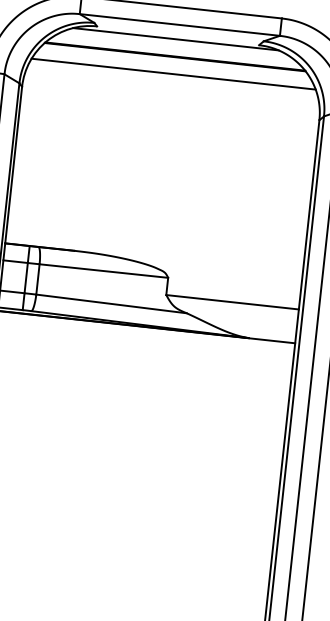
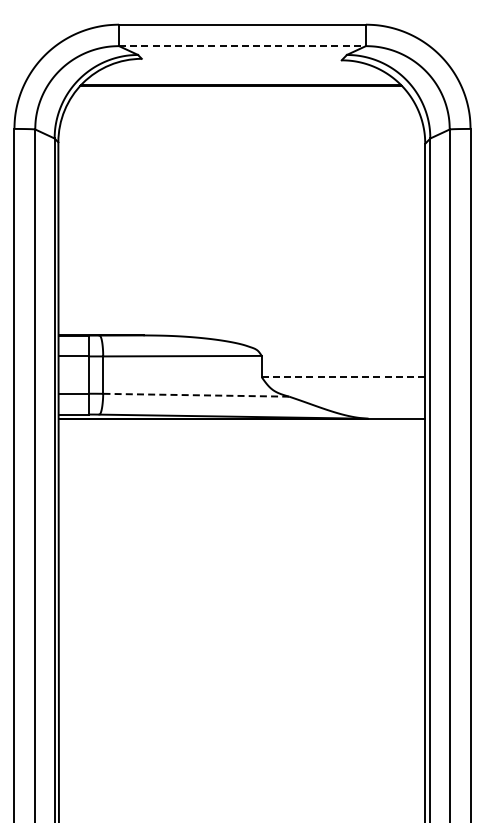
line: (180, 25) -> (243, 46), solid -> dashed
line: (175, 39) -> (239, 64), removed
line: (173, 73) -> (241, 106), removed
line: (232, 302) -> (343, 377), solid -> dashed
line: (110, 304) -> (195, 395), solid -> dashed

